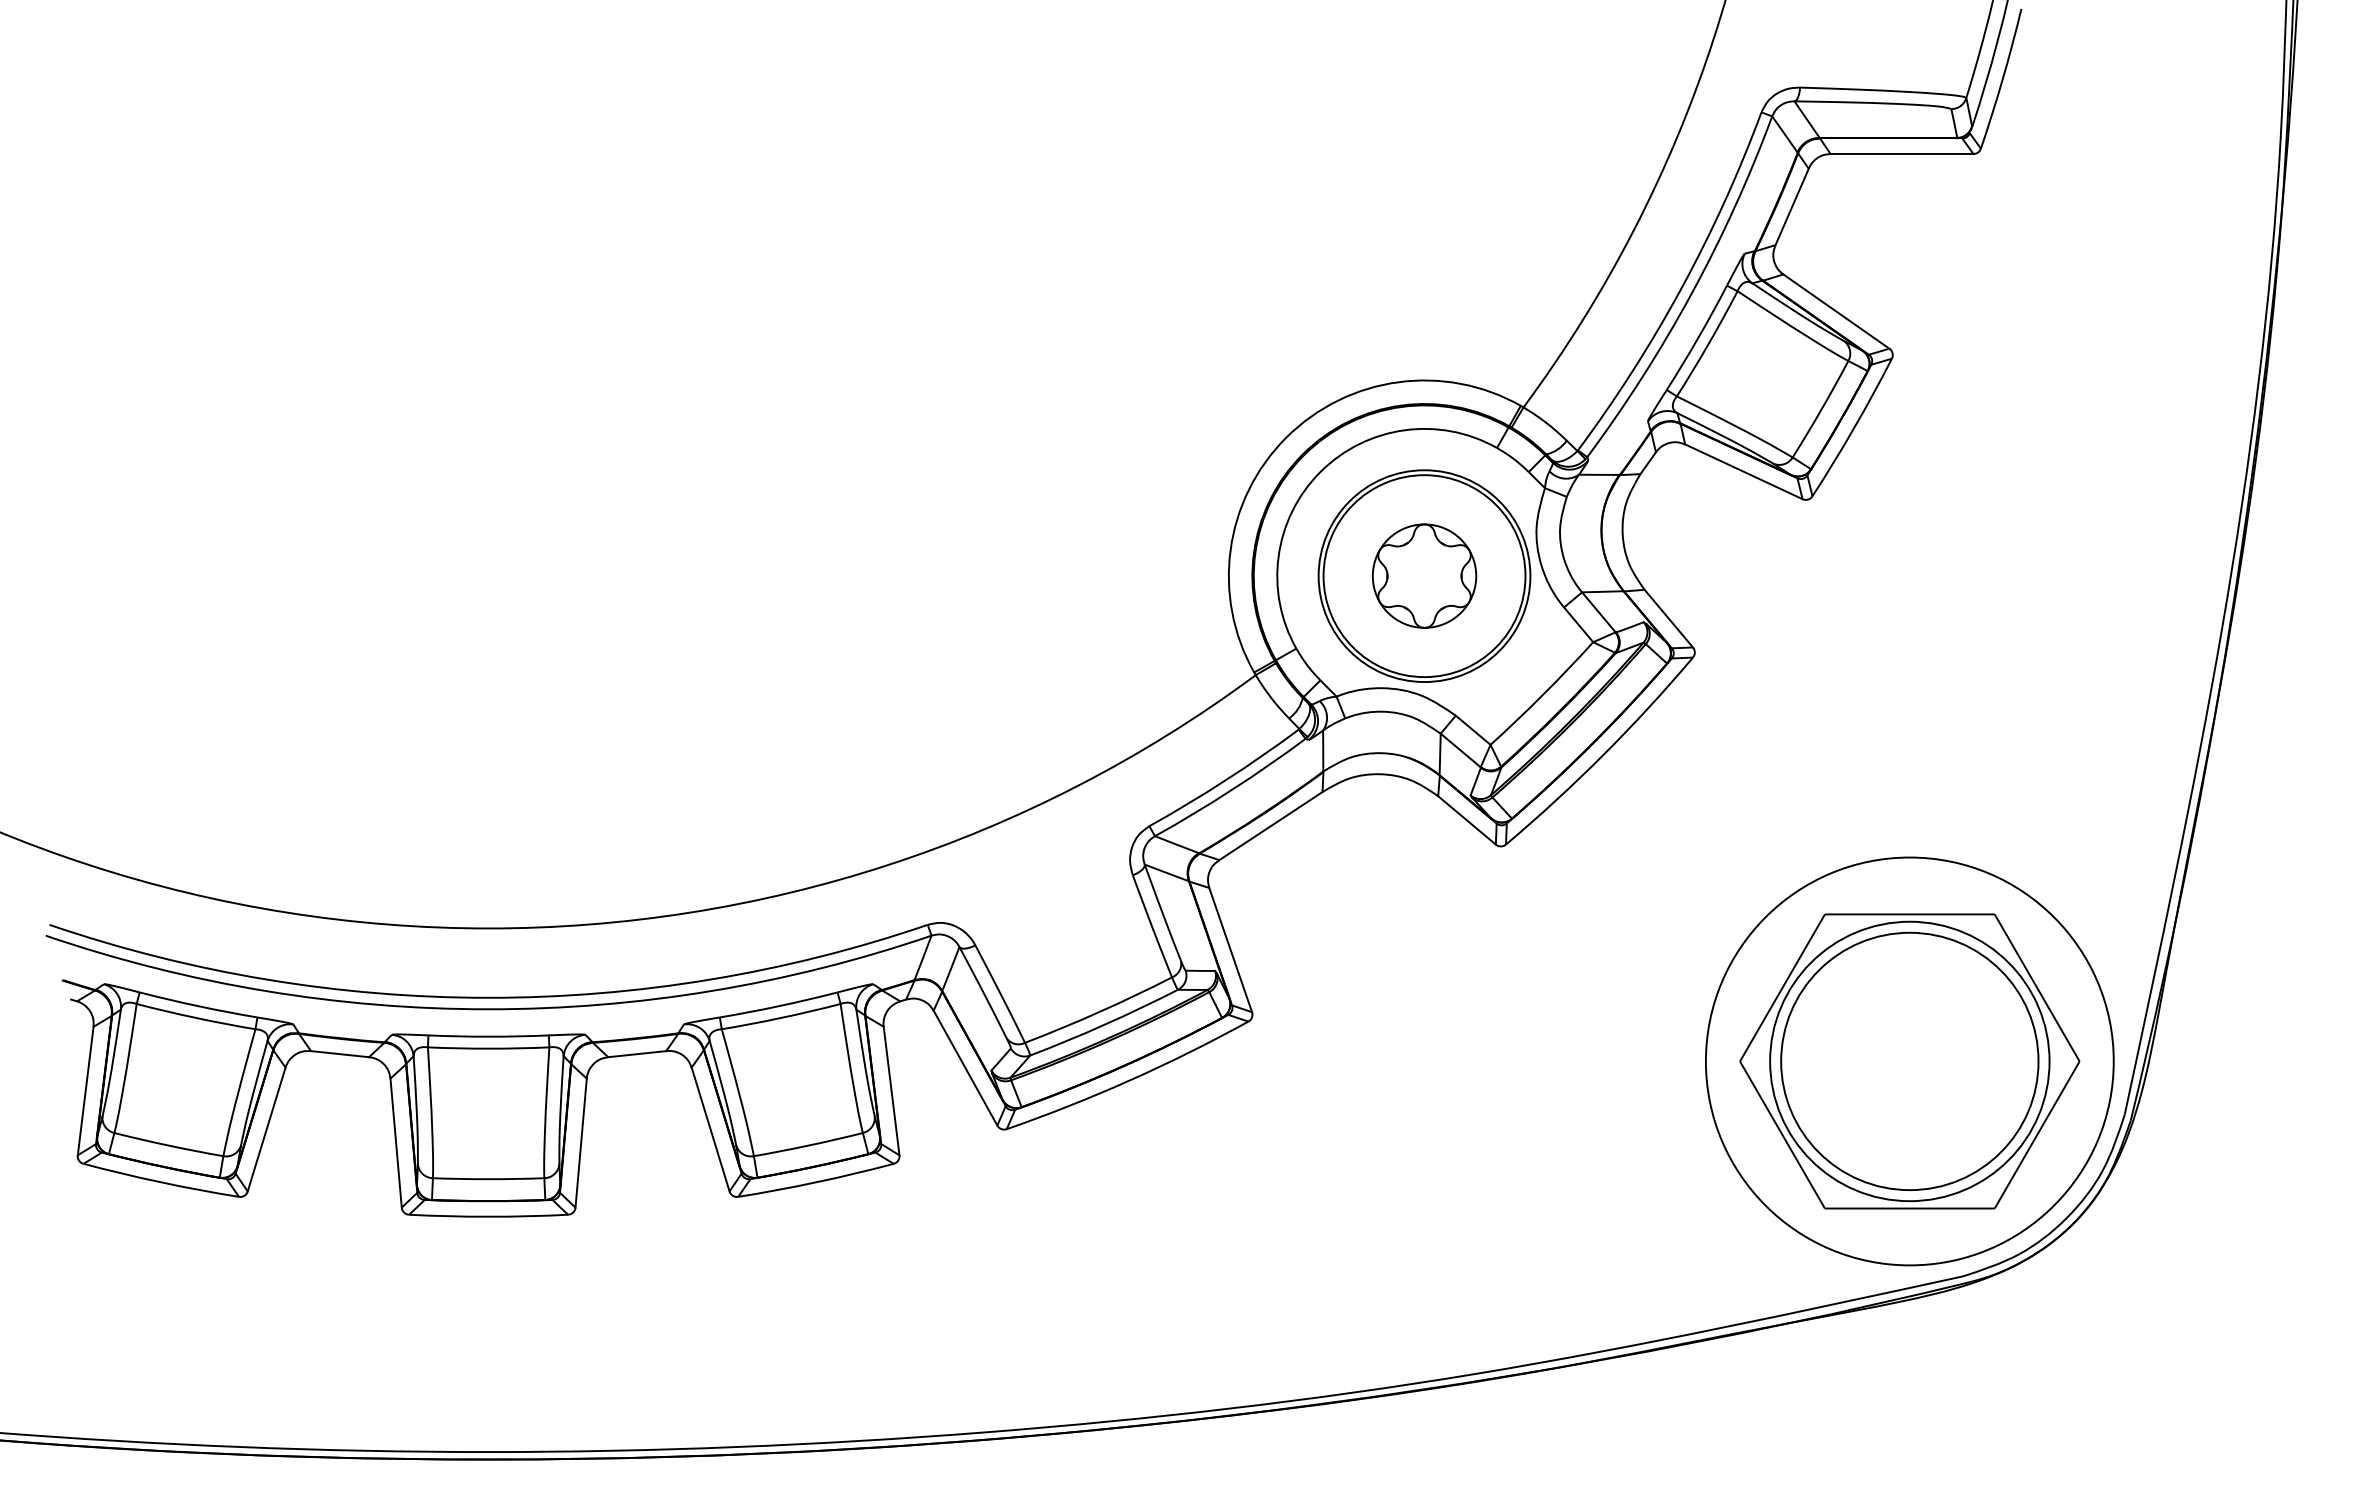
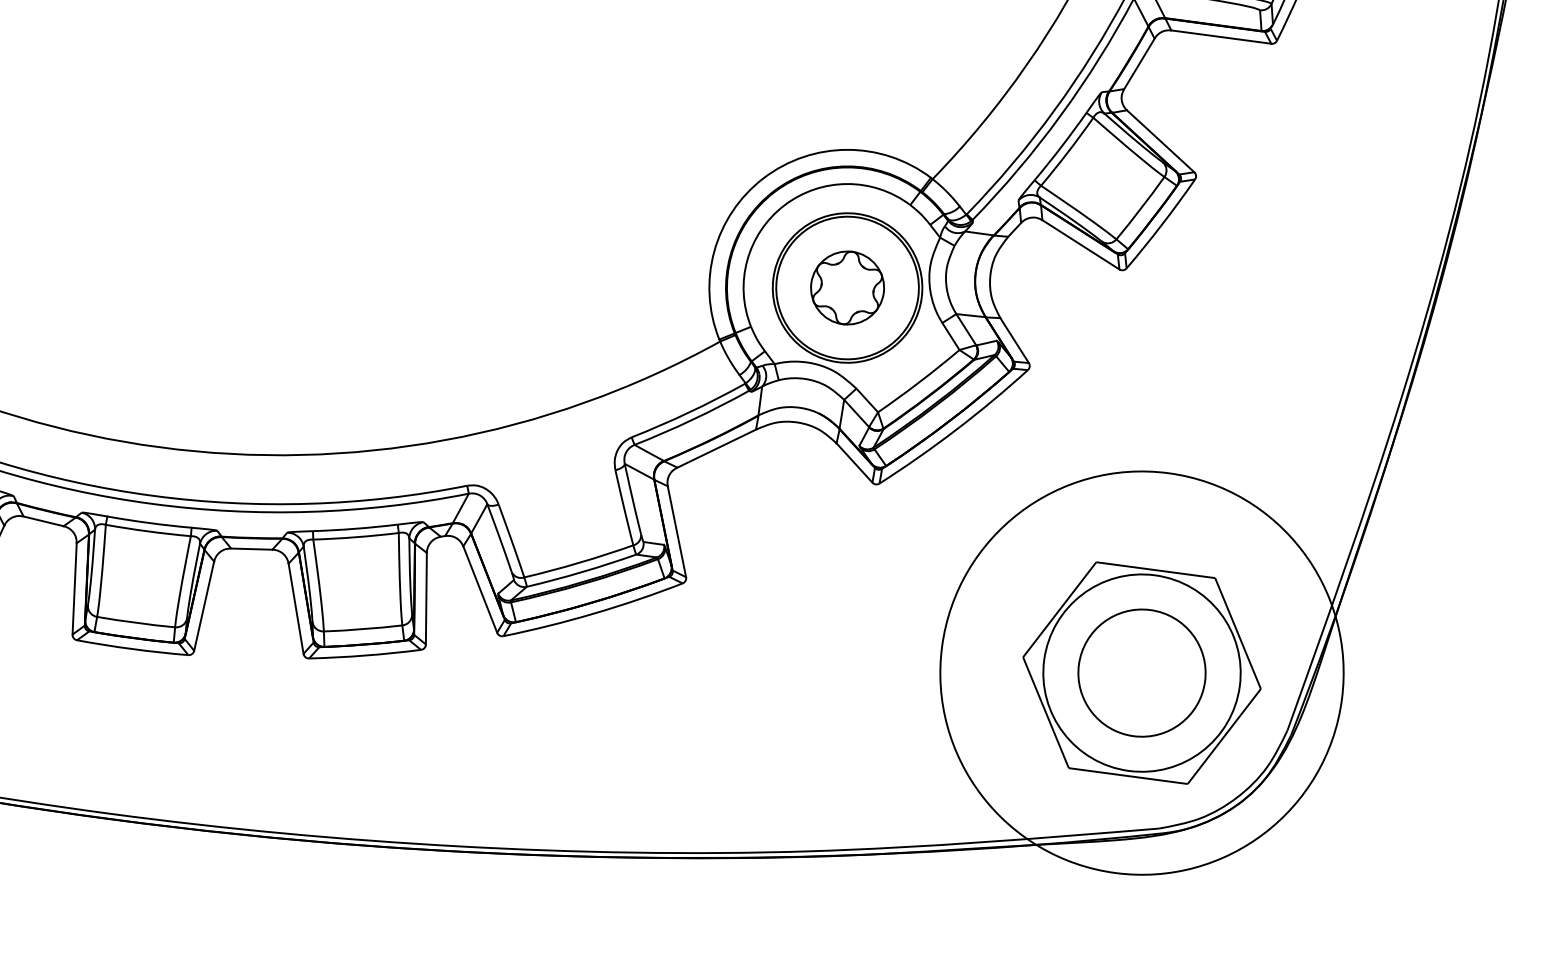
circle: (1909, 1061) -> (1141, 673), size x0.7
circle: (1909, 1061) -> (1141, 673), size x1.4

